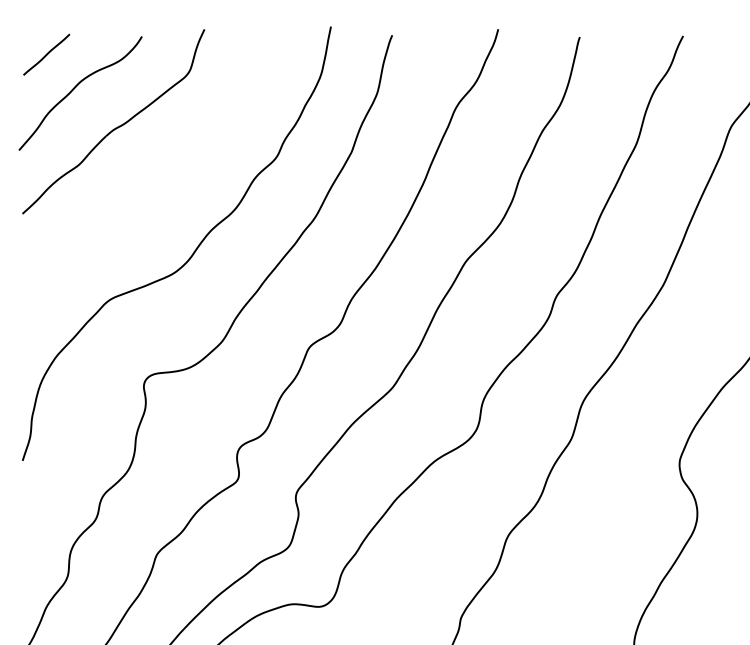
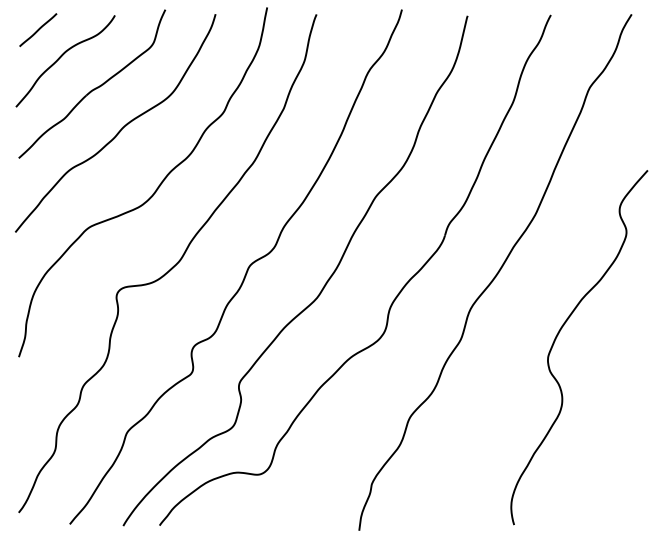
curve: (150, 176) -> (121, 128), added

